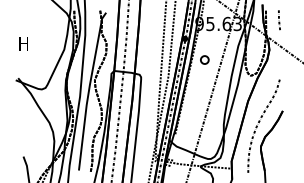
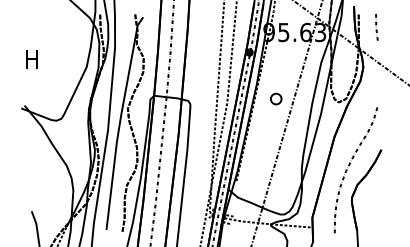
part: (205, 59) -> (276, 98), moved

